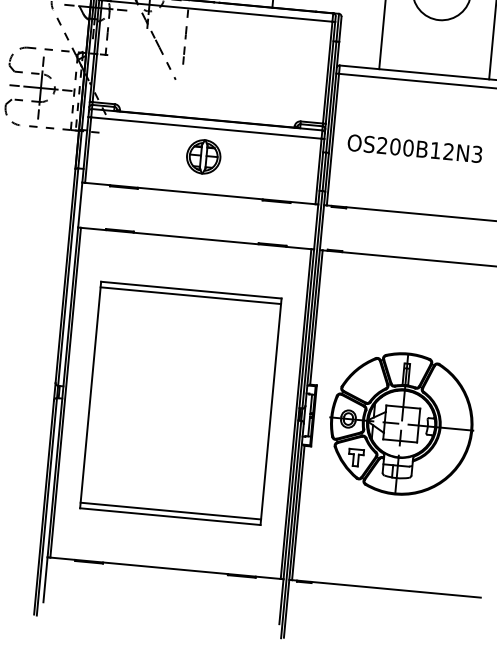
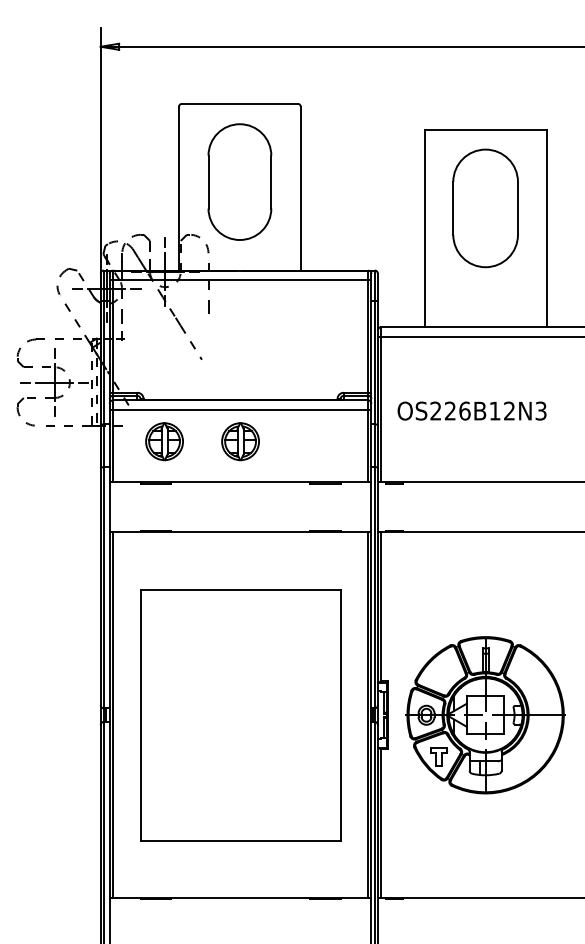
line: (184, 53) -> (208, 330), removed
text: (401, 146) -> (457, 410), OS200B12N3 -> OS226B12N3
part: (135, 150) -> (164, 441), added
line: (190, 295) -> (240, 595), removed
line: (170, 510) -> (240, 834), removed

